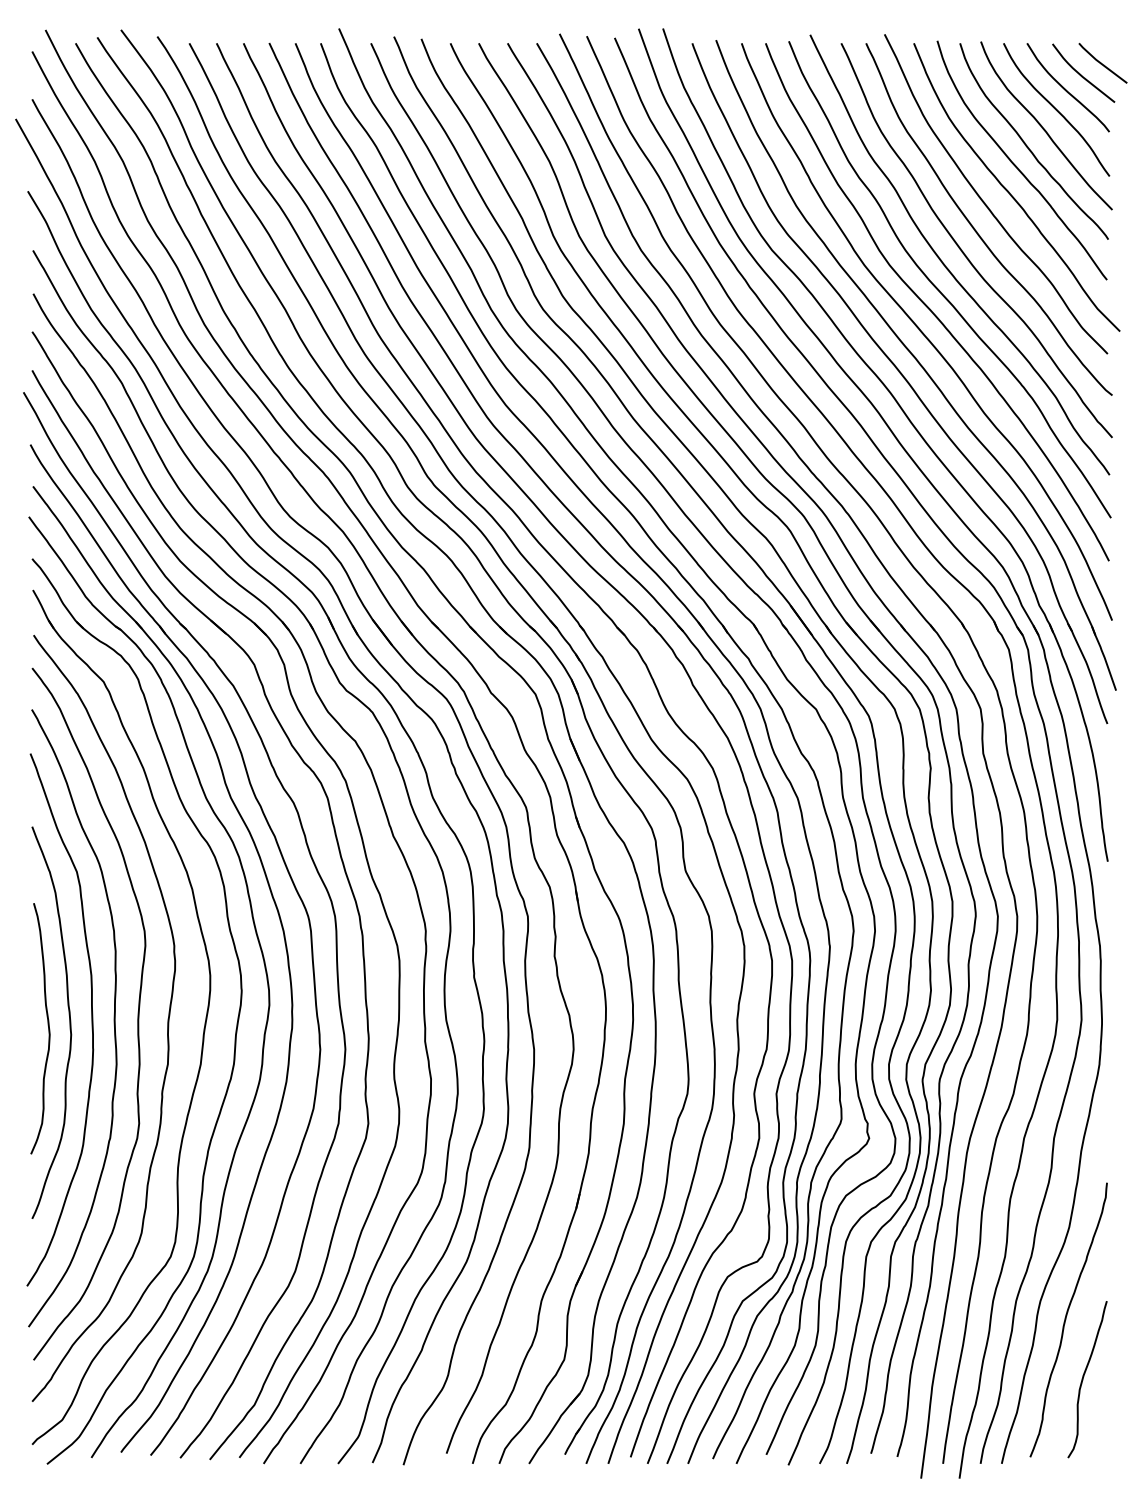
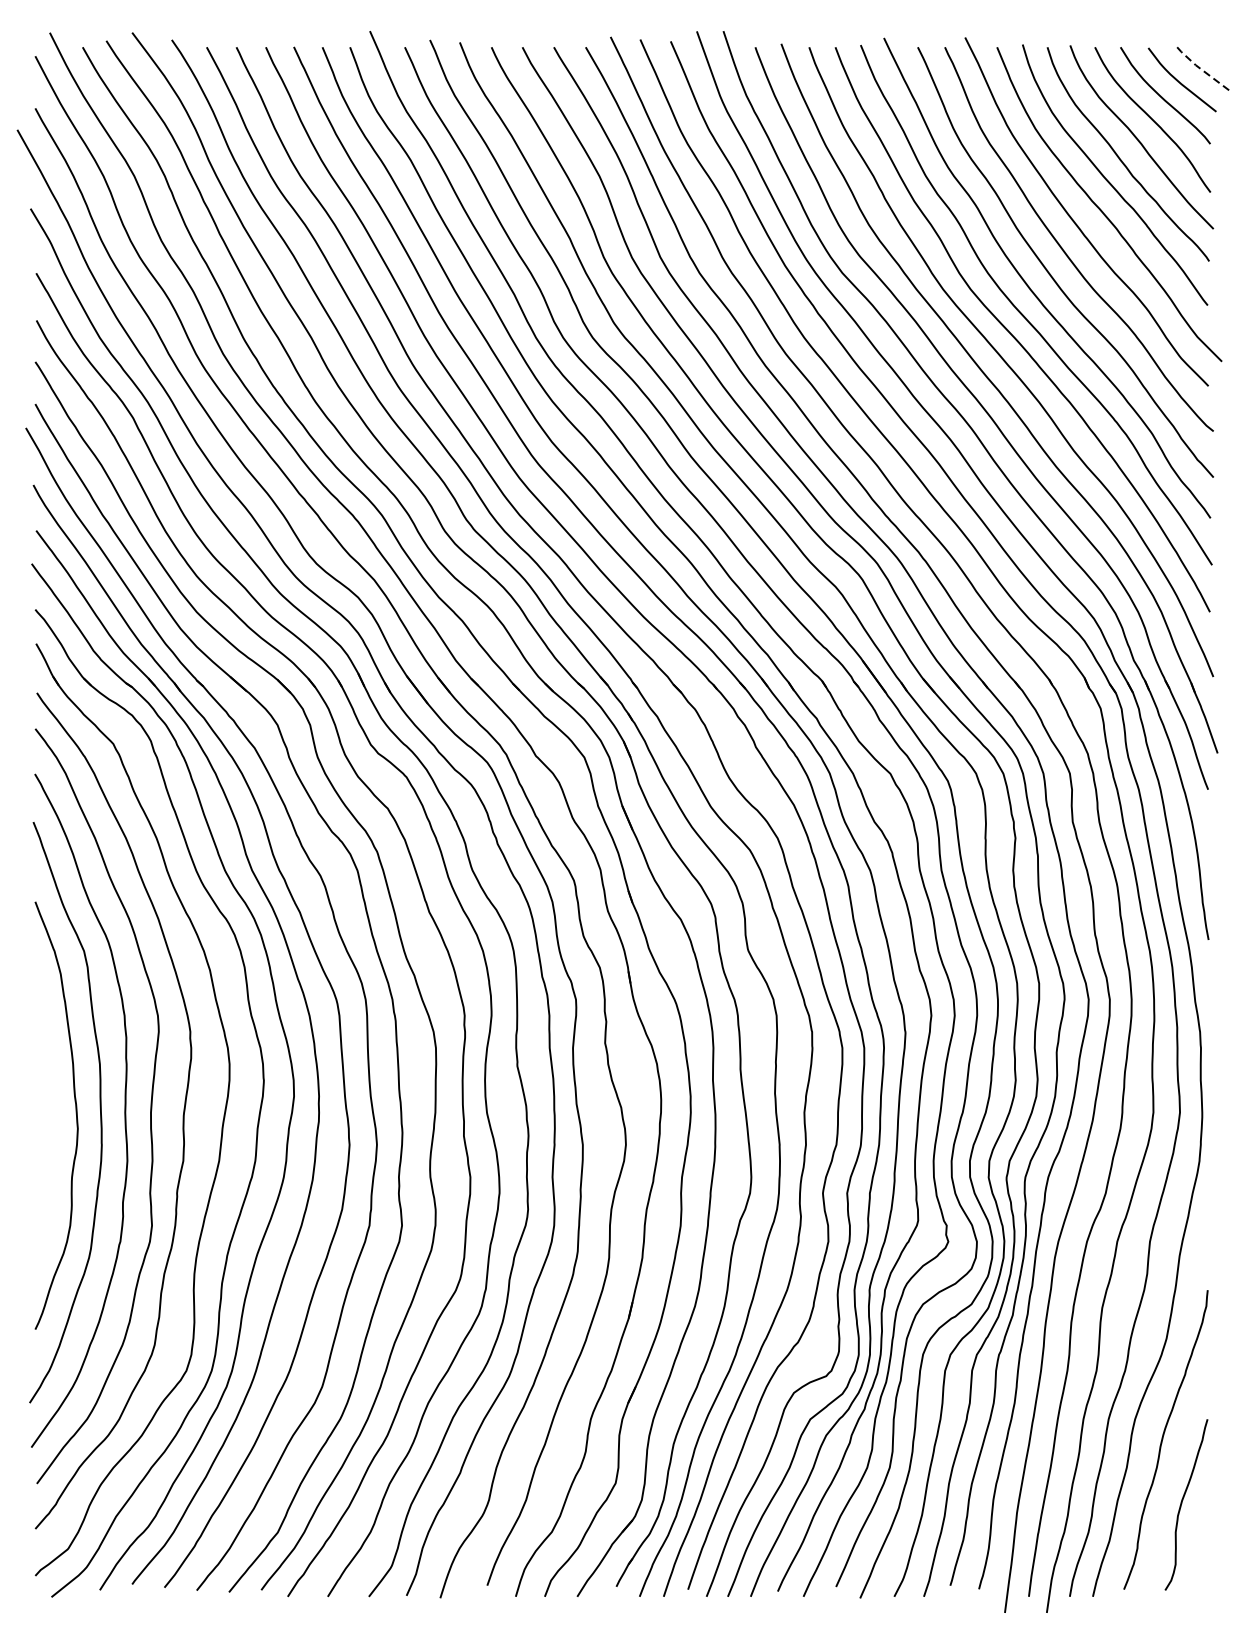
line: (1101, 63) -> (1201, 69), solid -> dashed
curve: (47, 1025) -> (52, 1118), removed

